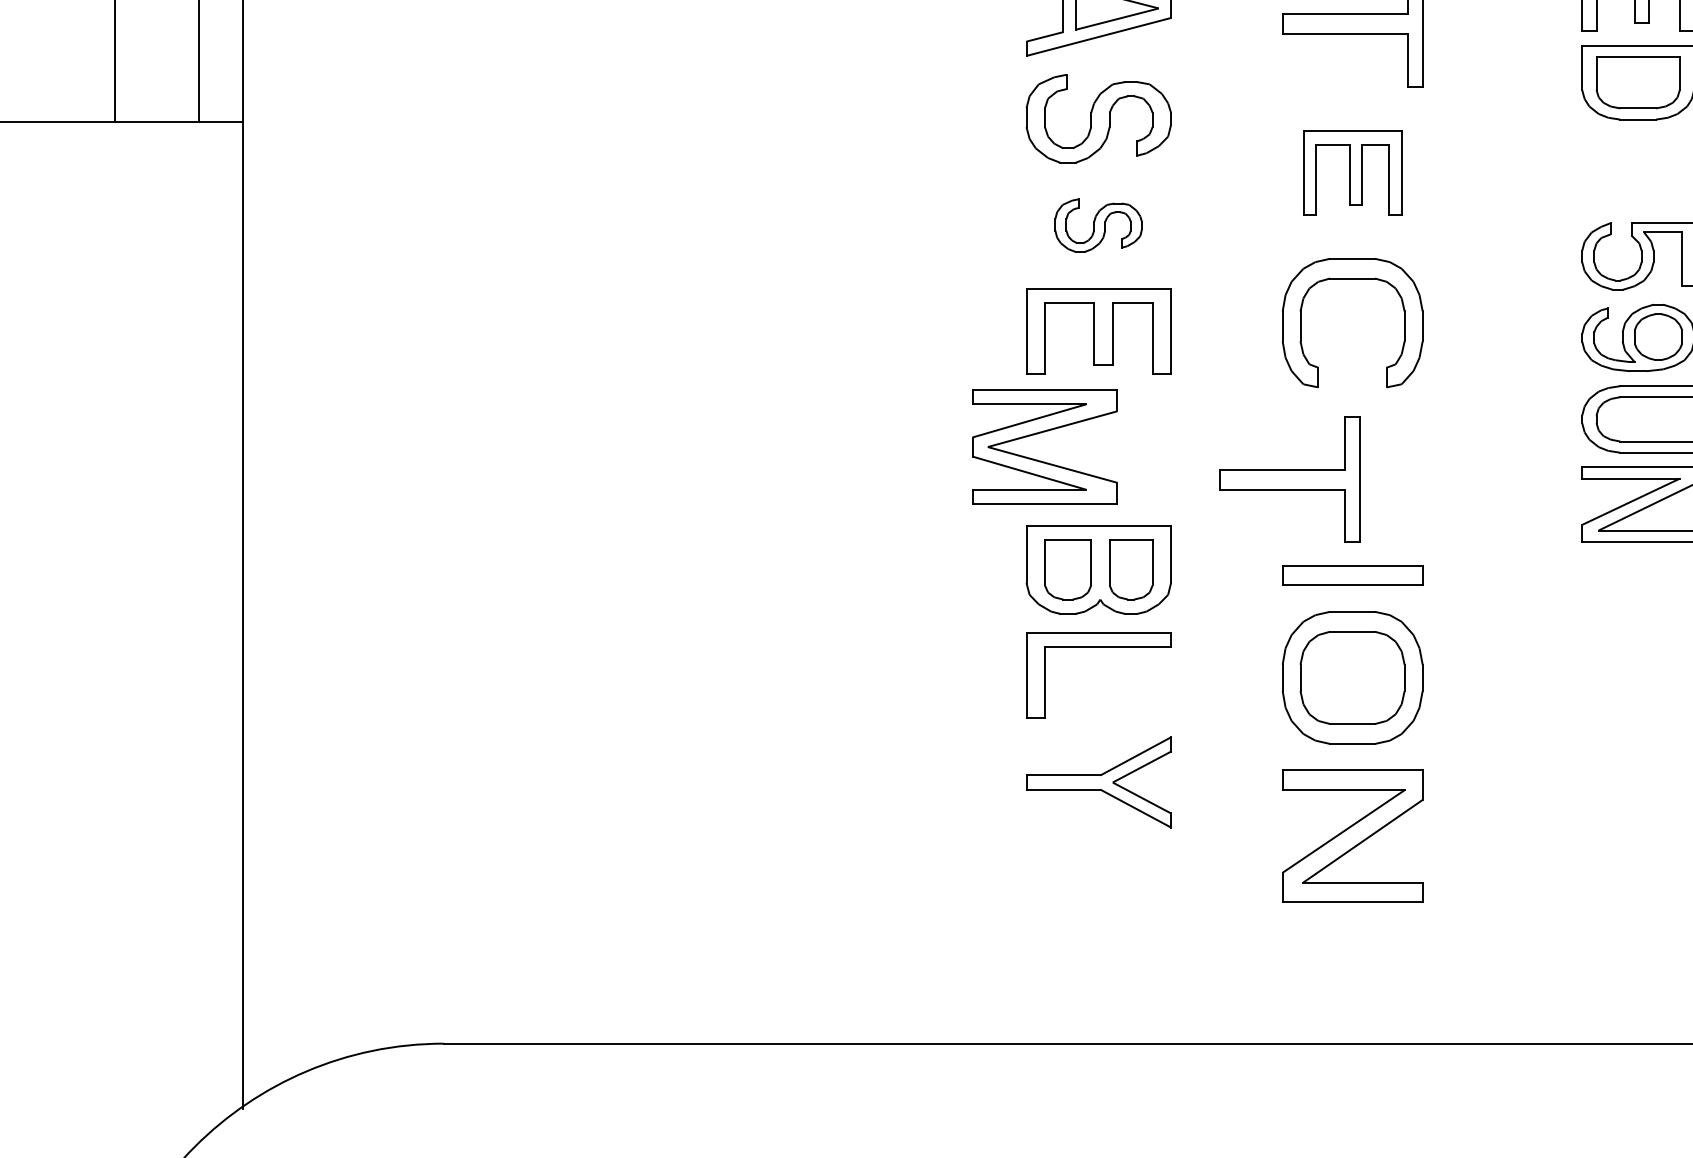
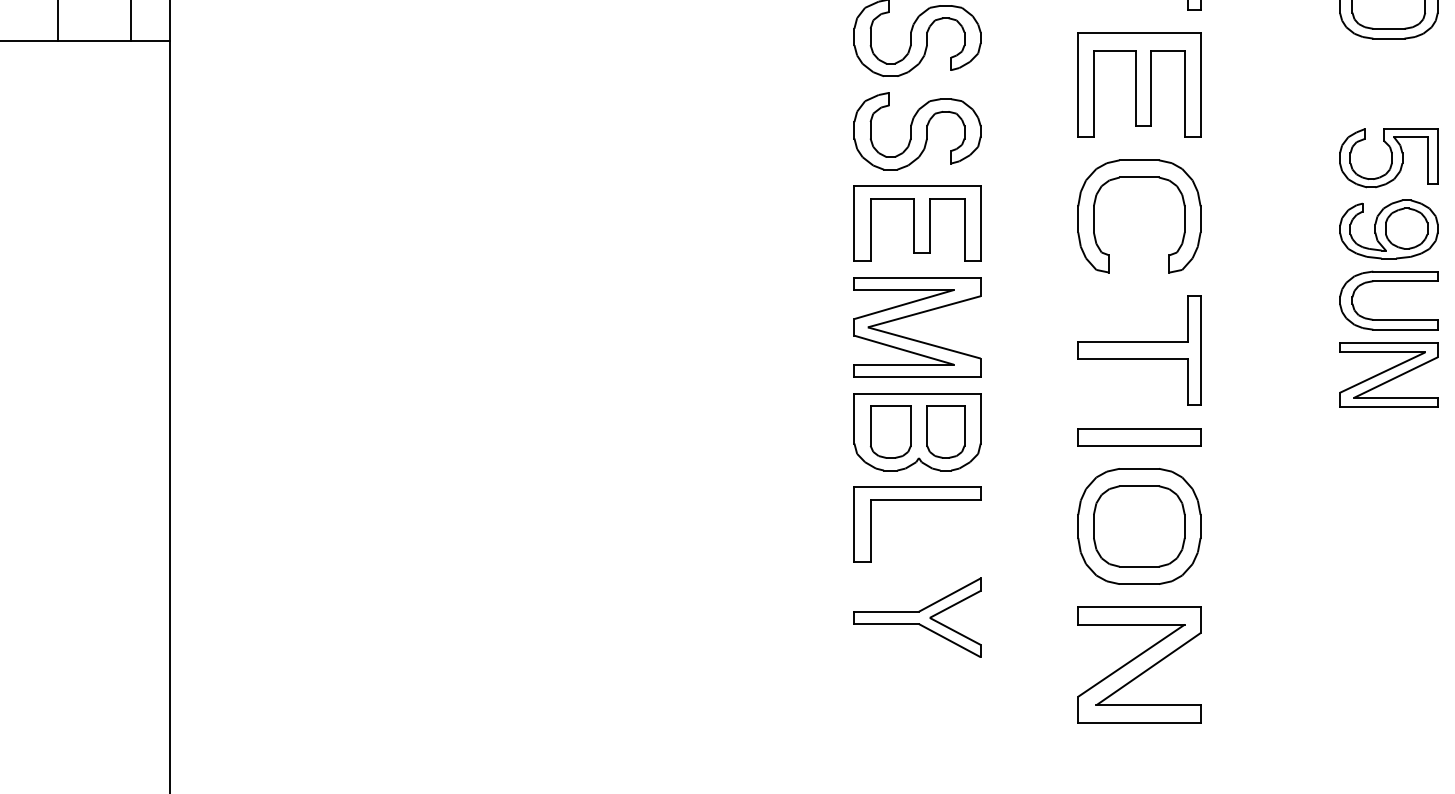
part: (1352, 172) -> (1139, 84), size x1.43
part: (1098, 225) -> (917, 131), size x1.67
part: (1041, 433) -> (914, 315), moved
part: (1289, 479) -> (1139, 350), moved

